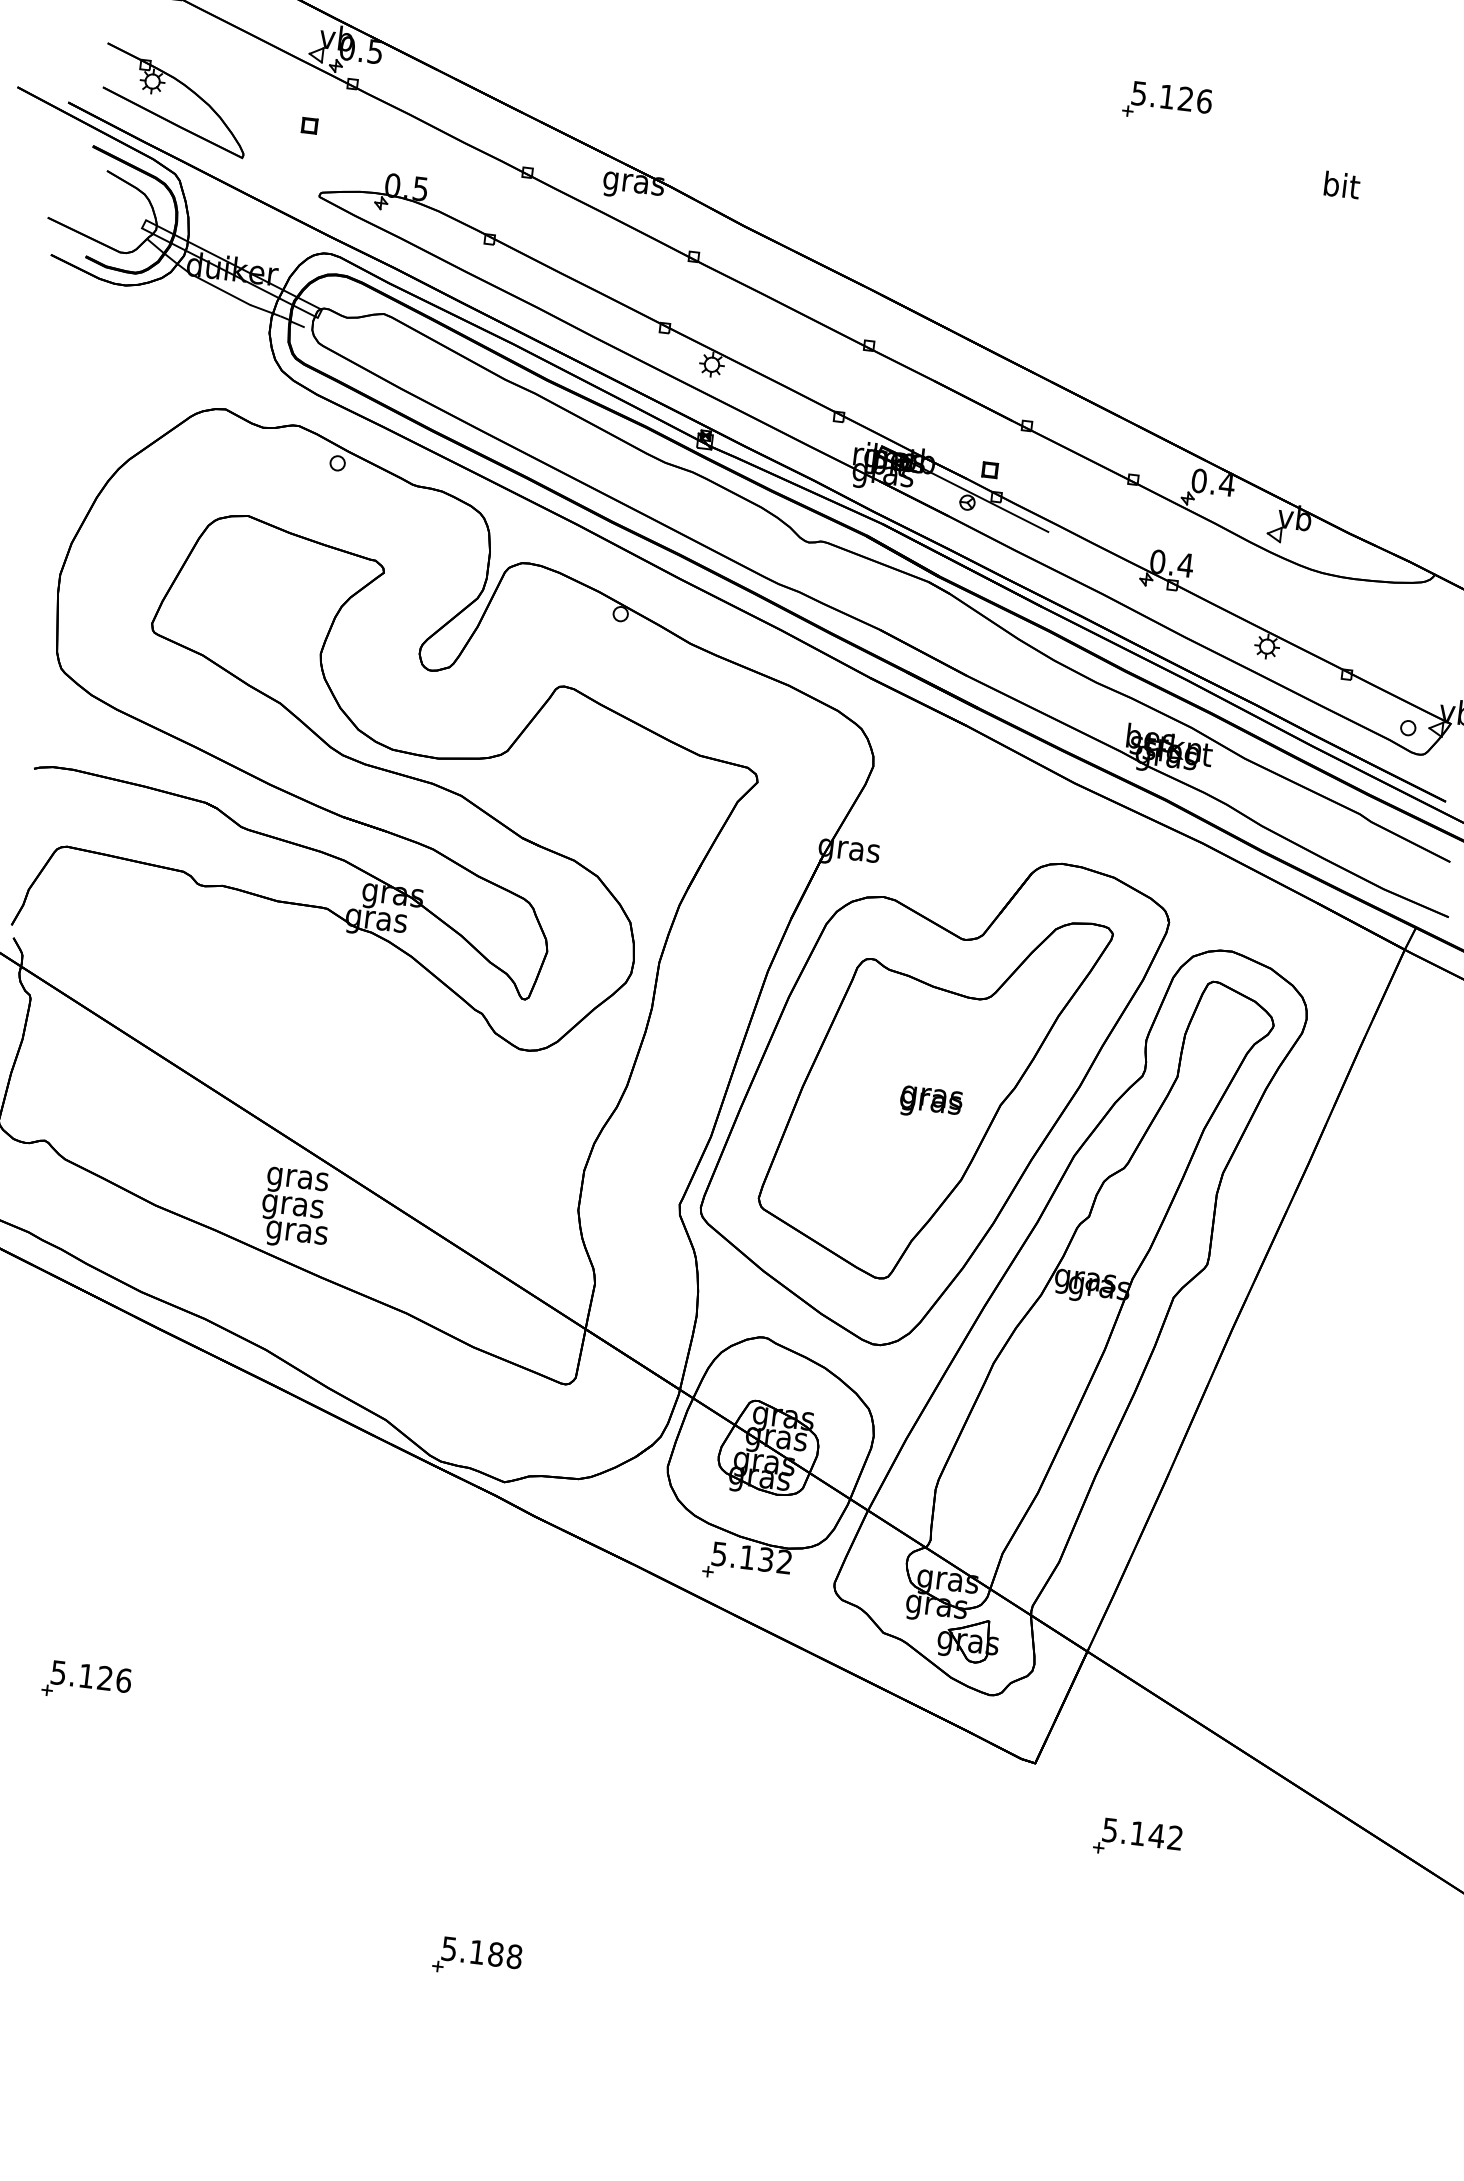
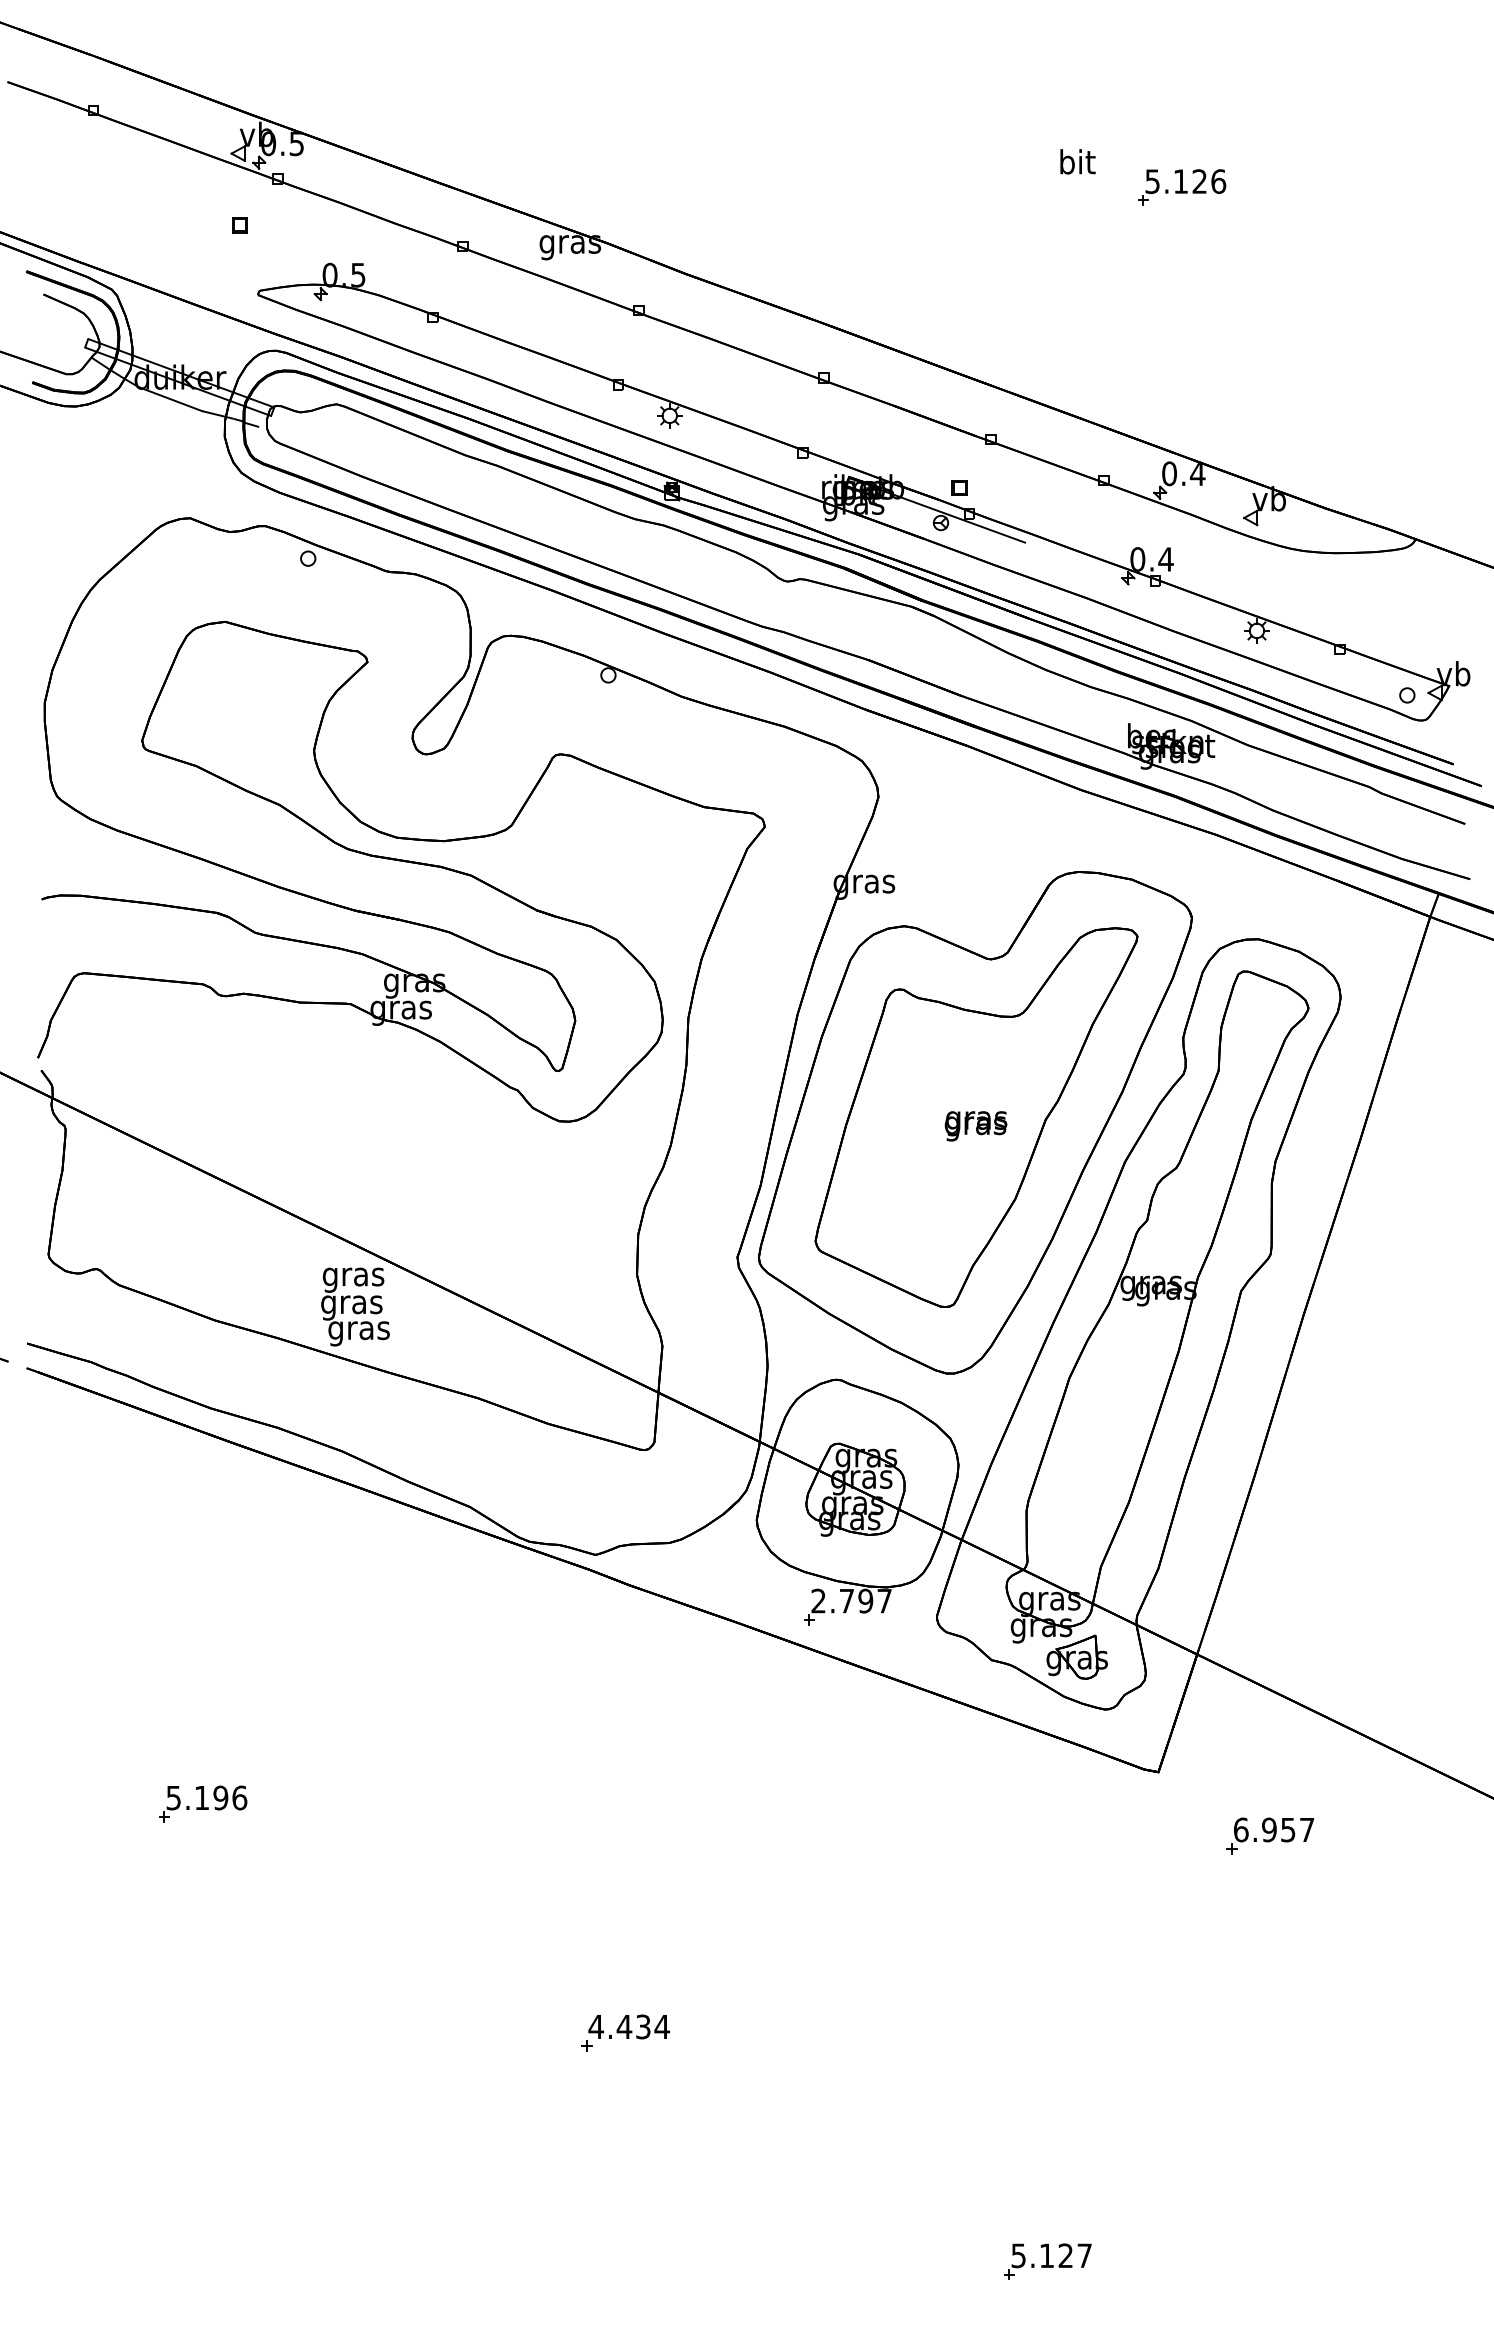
part: (185, 87) -> (111, 201), removed
part: (1168, 102) -> (1182, 187), moved
text: (1341, 184) -> (1077, 161), moved
text: (751, 1557) -> (851, 1600), 5.132 -> 2.797
text: (104, 1677) -> (220, 1797), 5.126 -> 5.196
text: (1142, 1833) -> (1273, 1829), 5.142 -> 6.957
text: (481, 1952) -> (628, 2026), 5.188 -> 4.434

